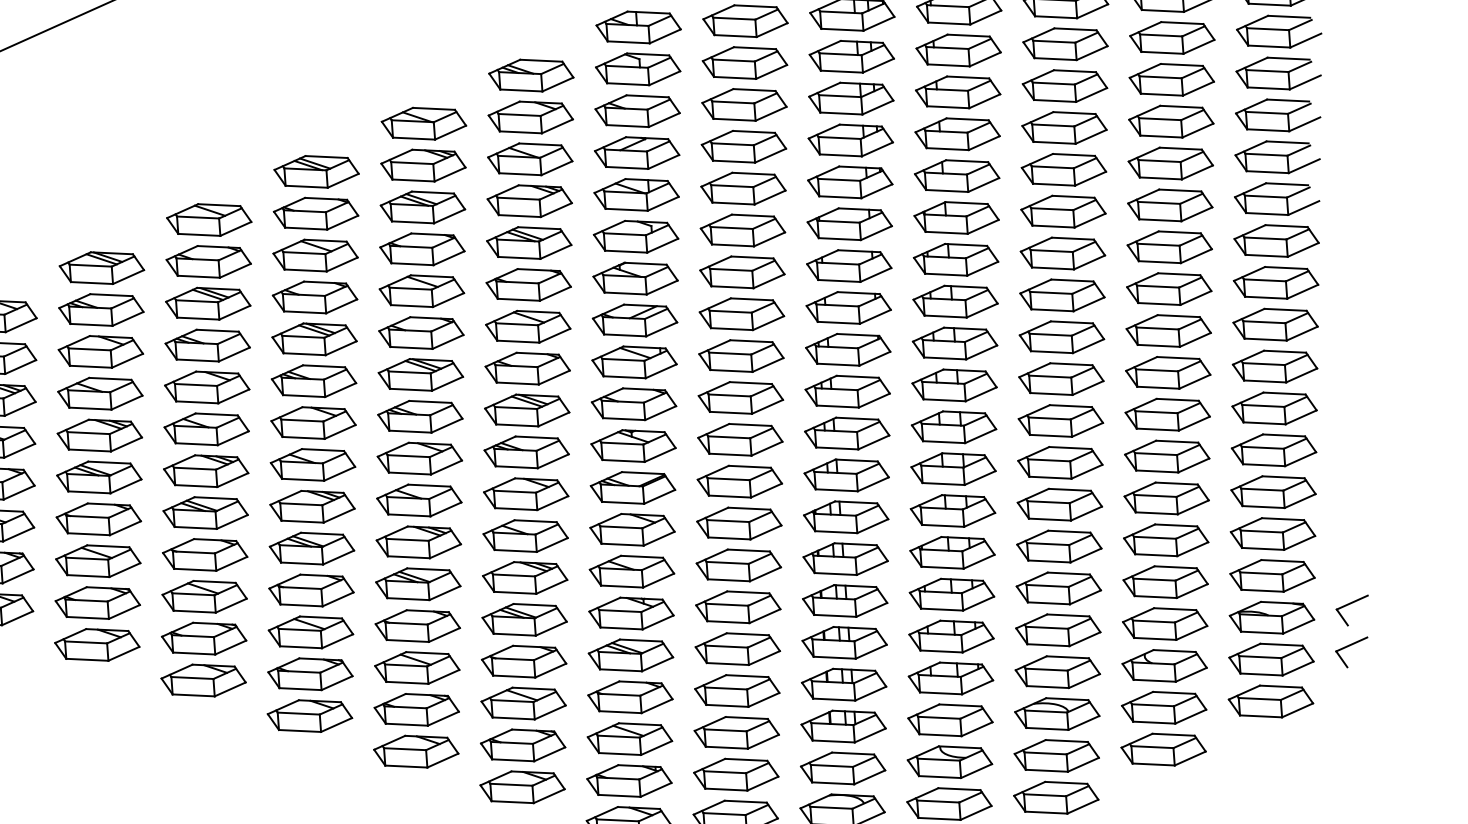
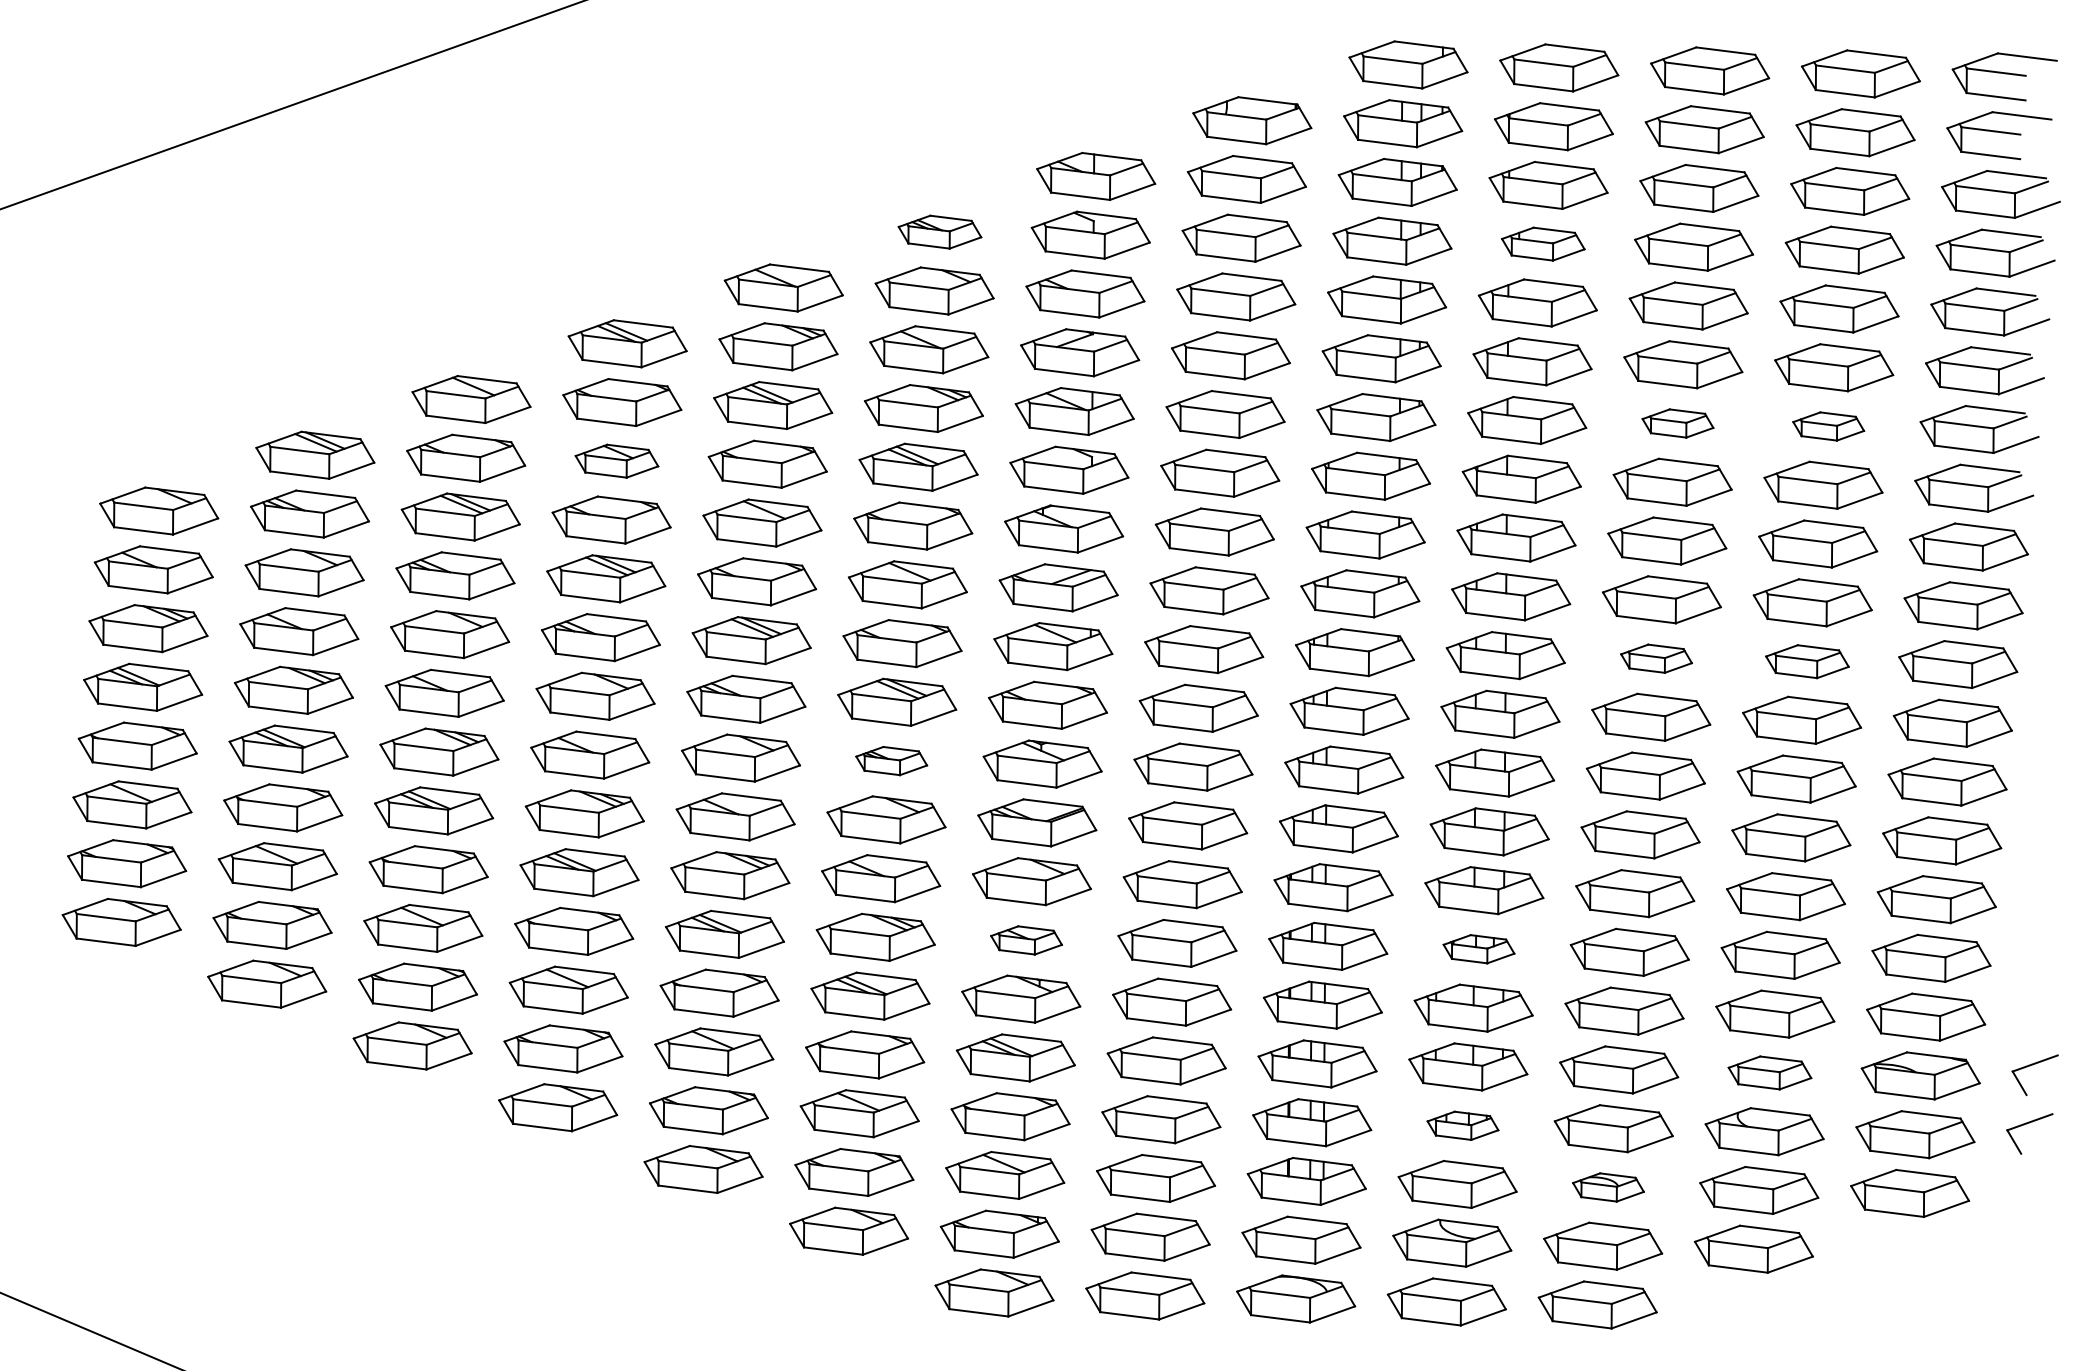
part: (958, 49) -> (1543, 243), size x0.7
part: (530, 75) -> (939, 231), size x0.7
part: (1170, 163) -> (1828, 426), size x0.6
part: (1063, 169) -> (1677, 423), size x0.6
part: (315, 255) -> (616, 460), size x0.7
part: (1168, 330) -> (1807, 661), size x0.7
part: (1061, 337) -> (1656, 658), size x0.6
part: (526, 451) -> (891, 760), size x0.6
part: (952, 552) -> (1478, 948), size x0.6
part: (631, 571) -> (1026, 940), size x0.6
part: (1164, 623) -> (1769, 1072), size x0.7
part: (950, 678) -> (1462, 1125), size x0.6
part: (1057, 714) -> (1608, 1187), size x0.6

